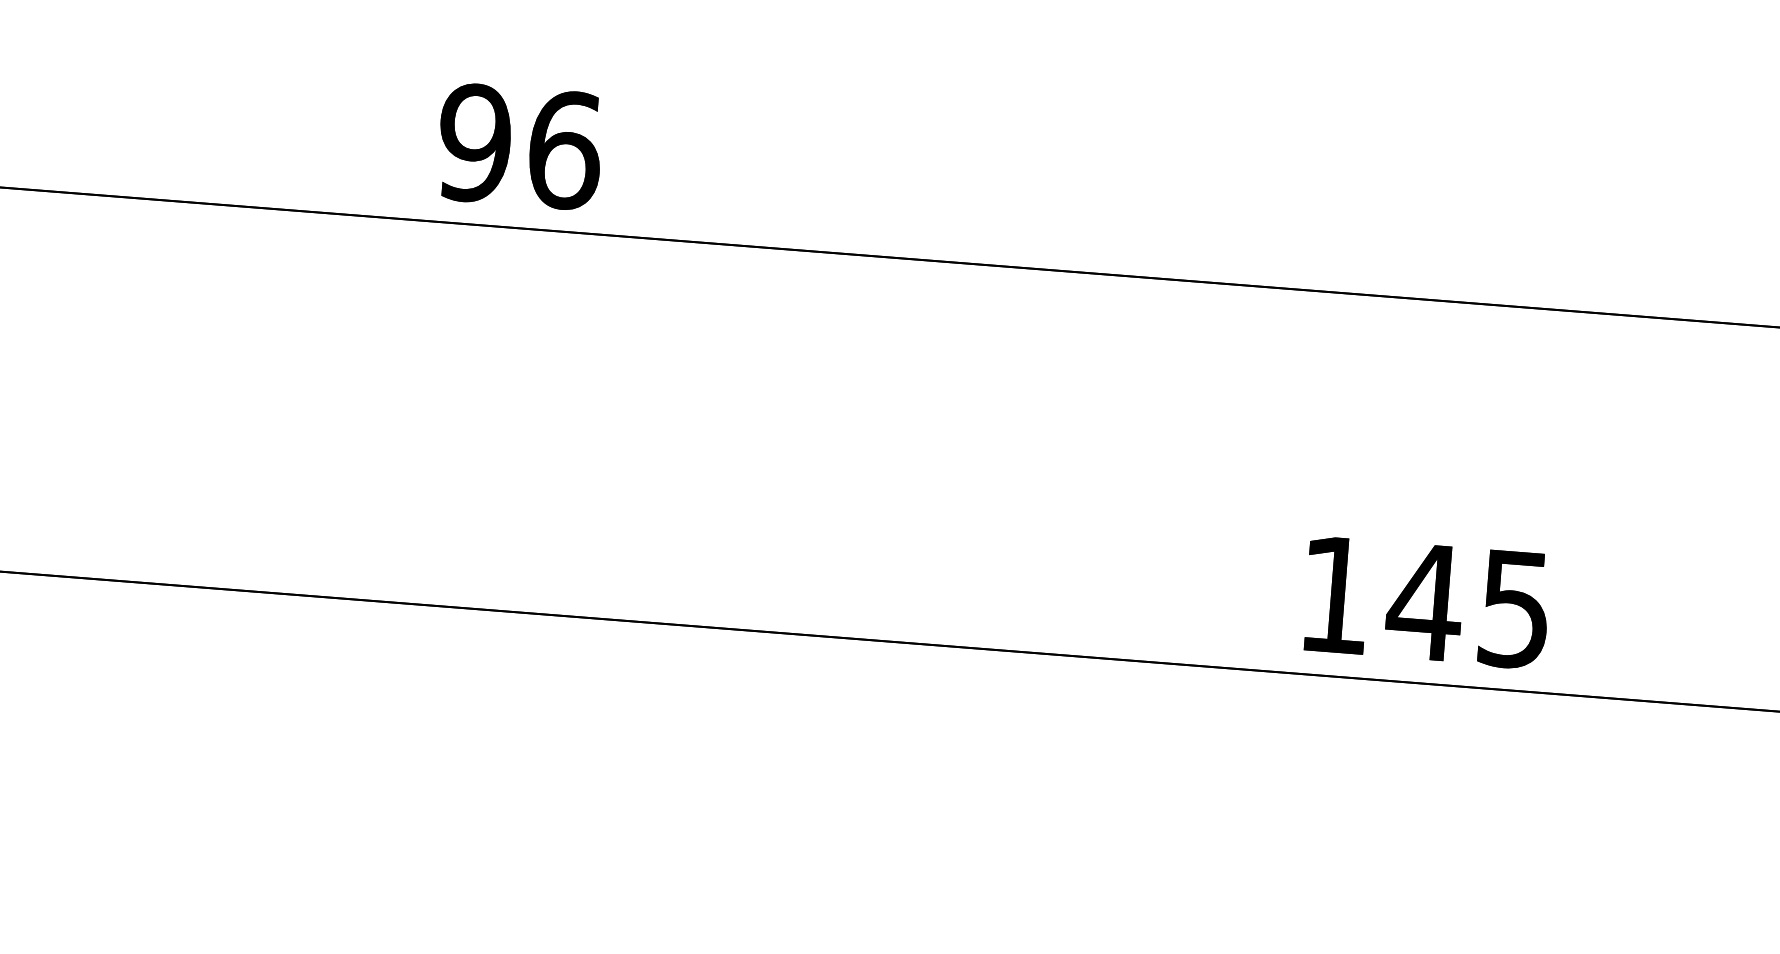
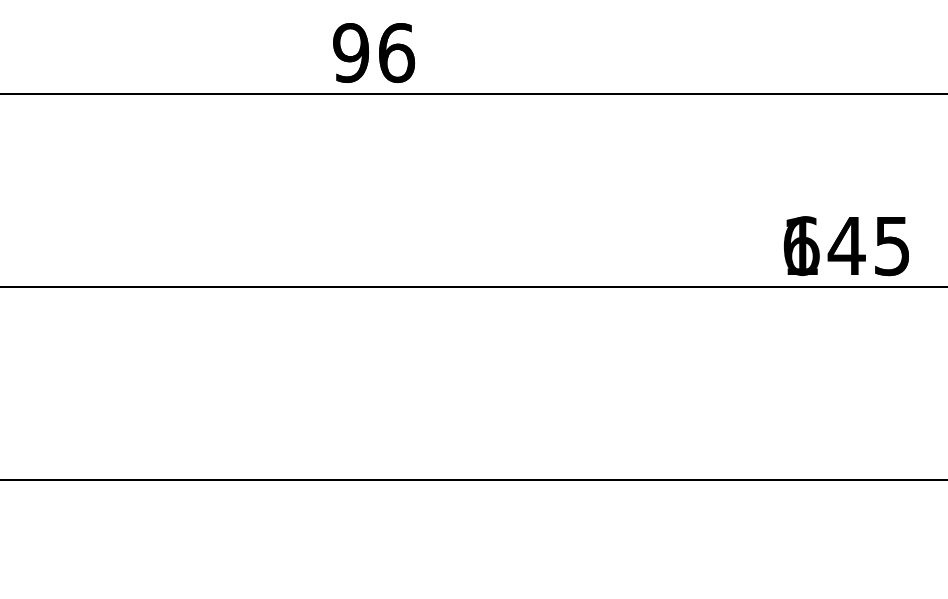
text: (1335, 595) -> (801, 246), 145 -> 645

